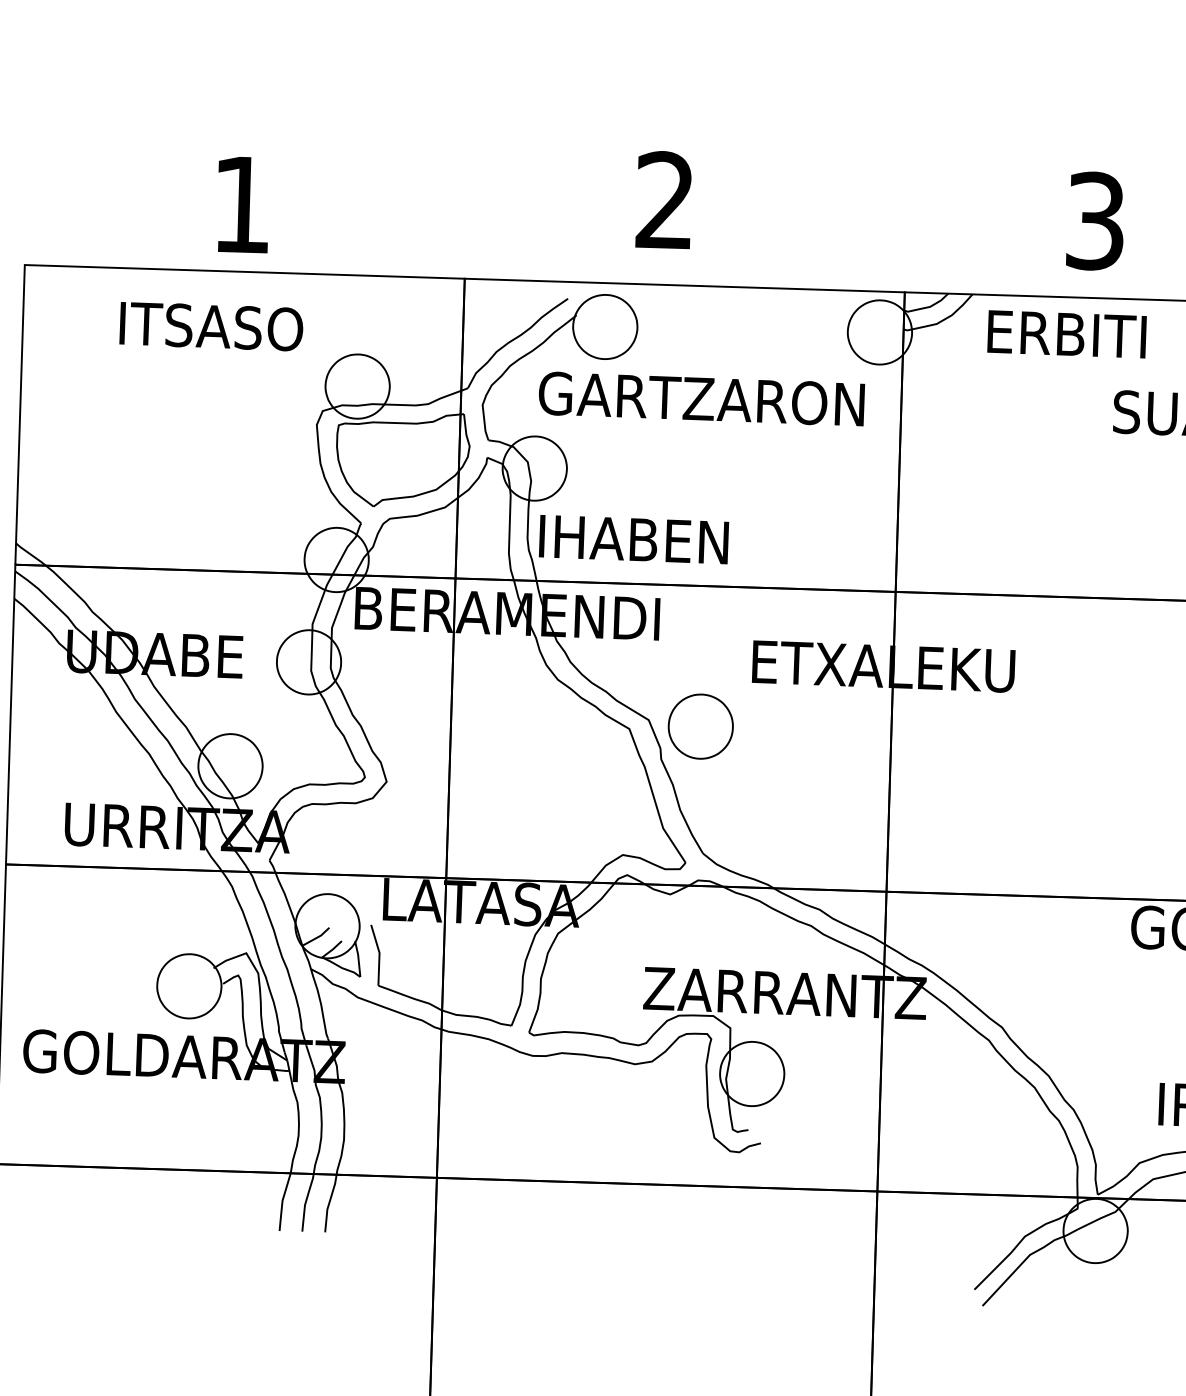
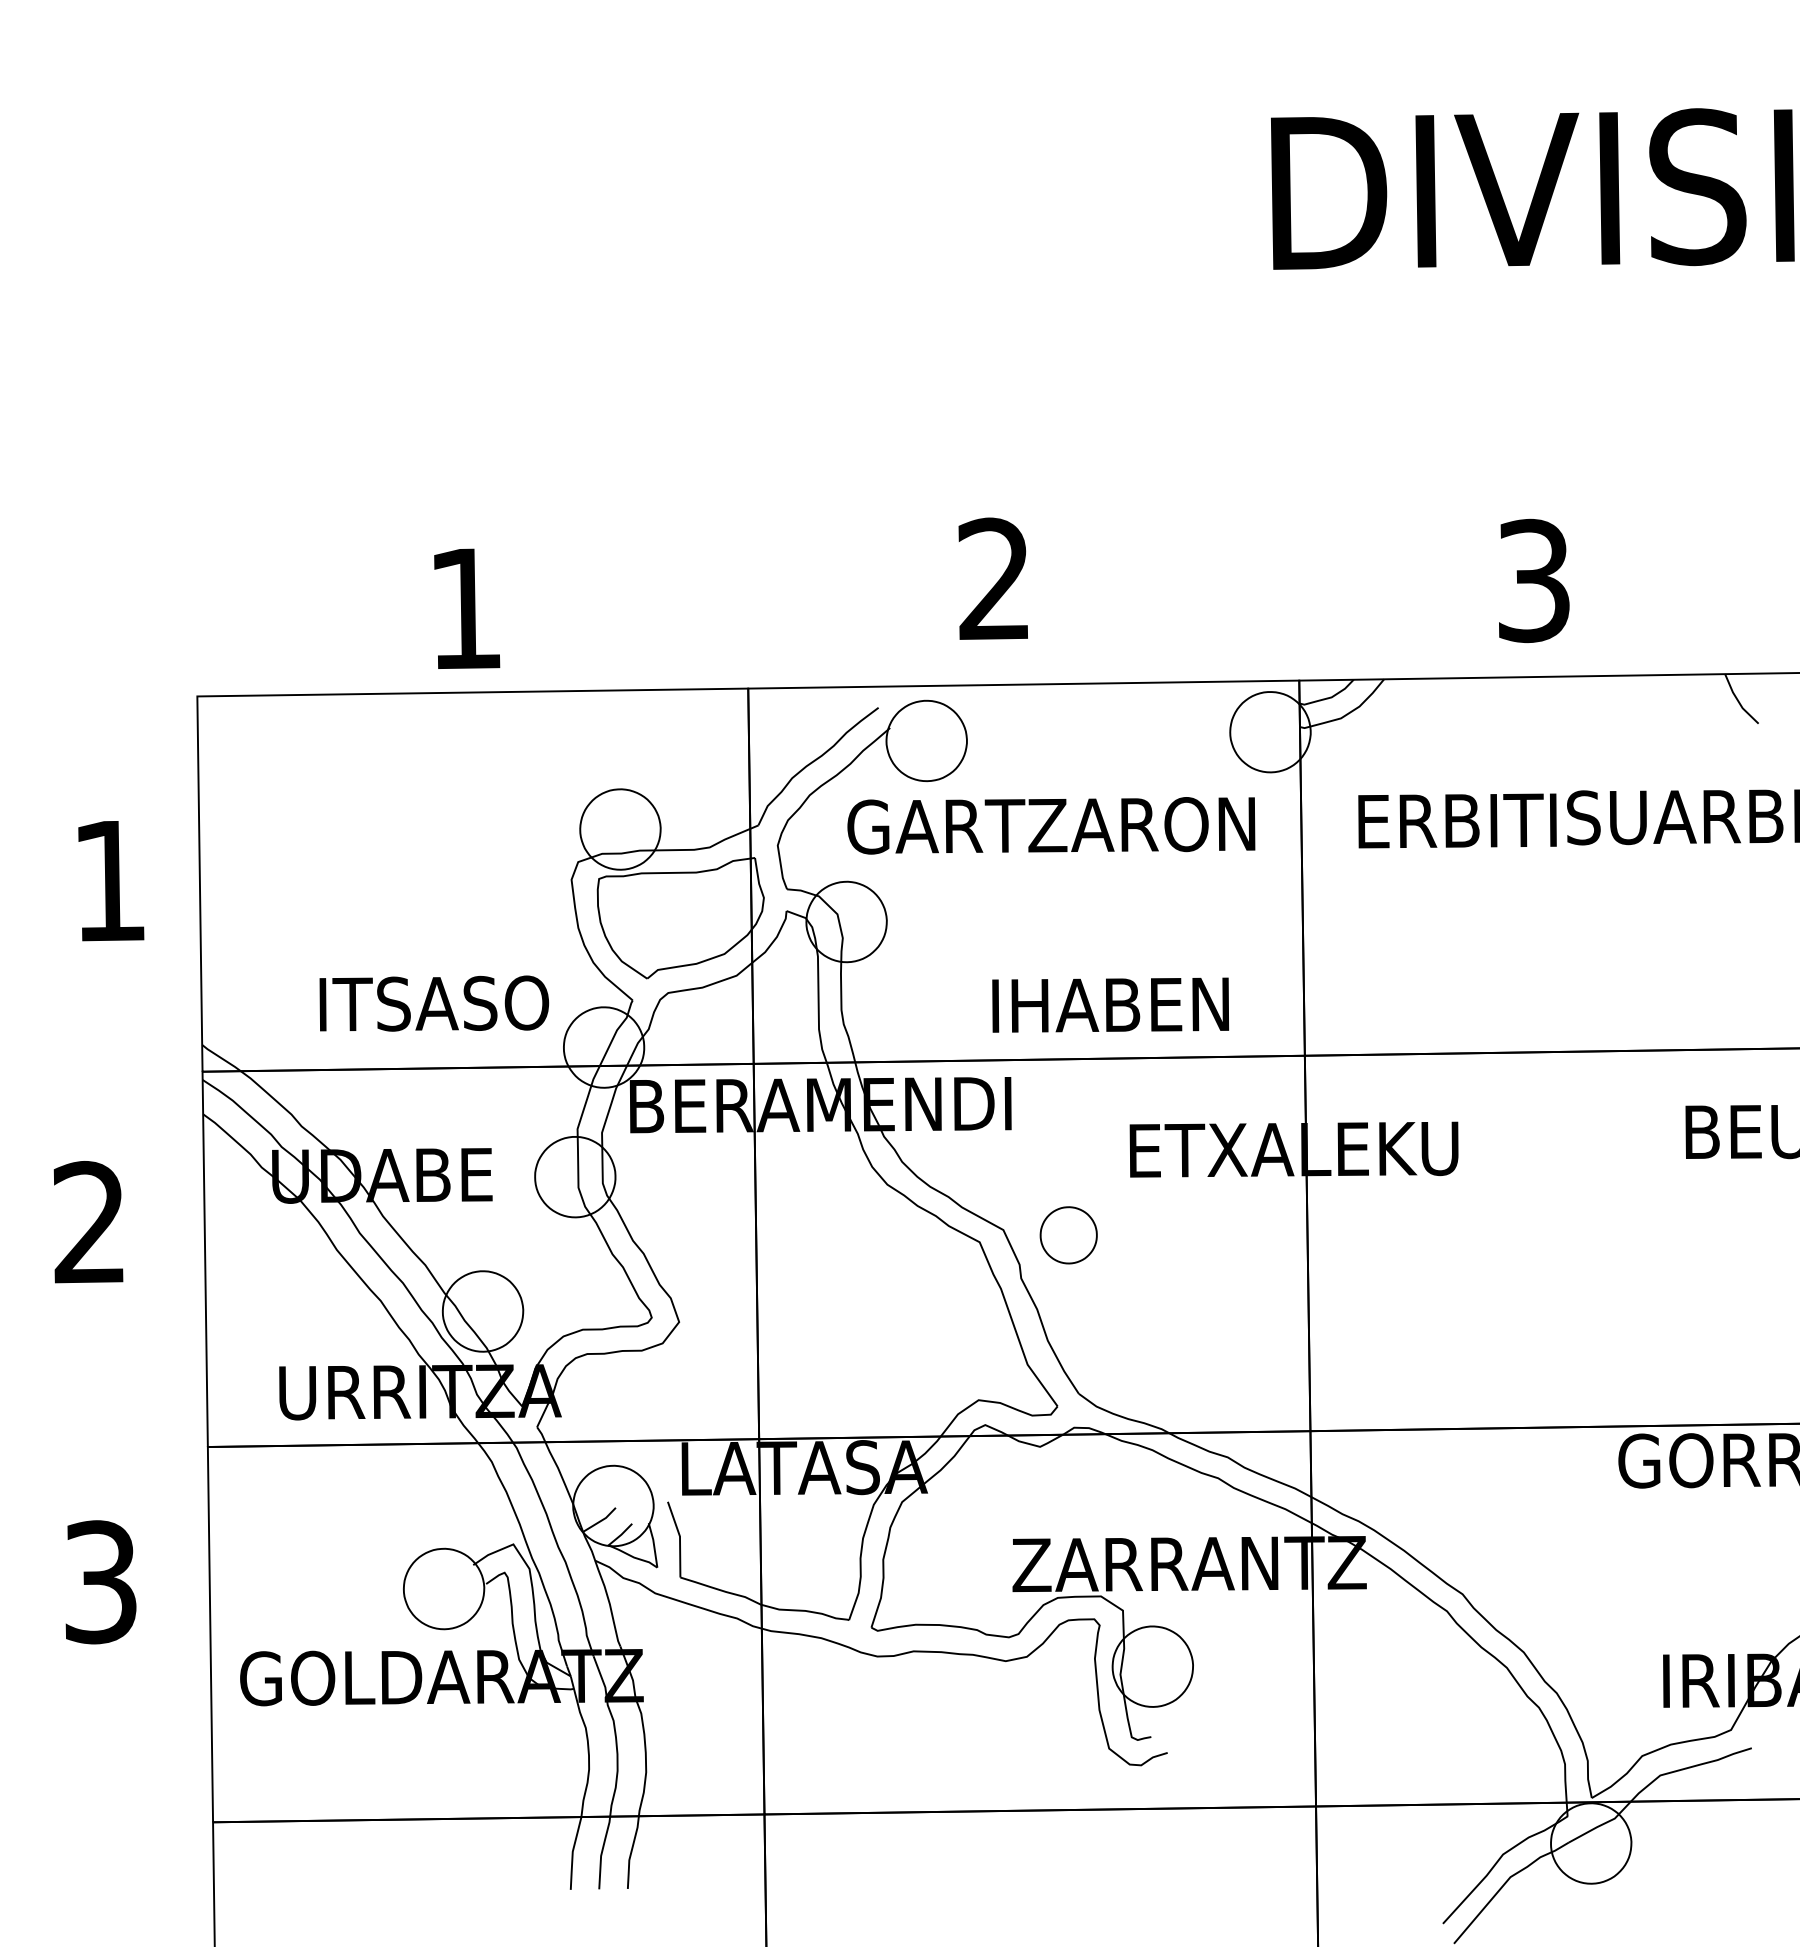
text: (211, 326) -> (434, 1003), moved
text: (1067, 334) -> (1457, 820), moved
text: (633, 539) -> (1110, 1004), moved
part: (700, 726) -> (1068, 1235), size x0.7

